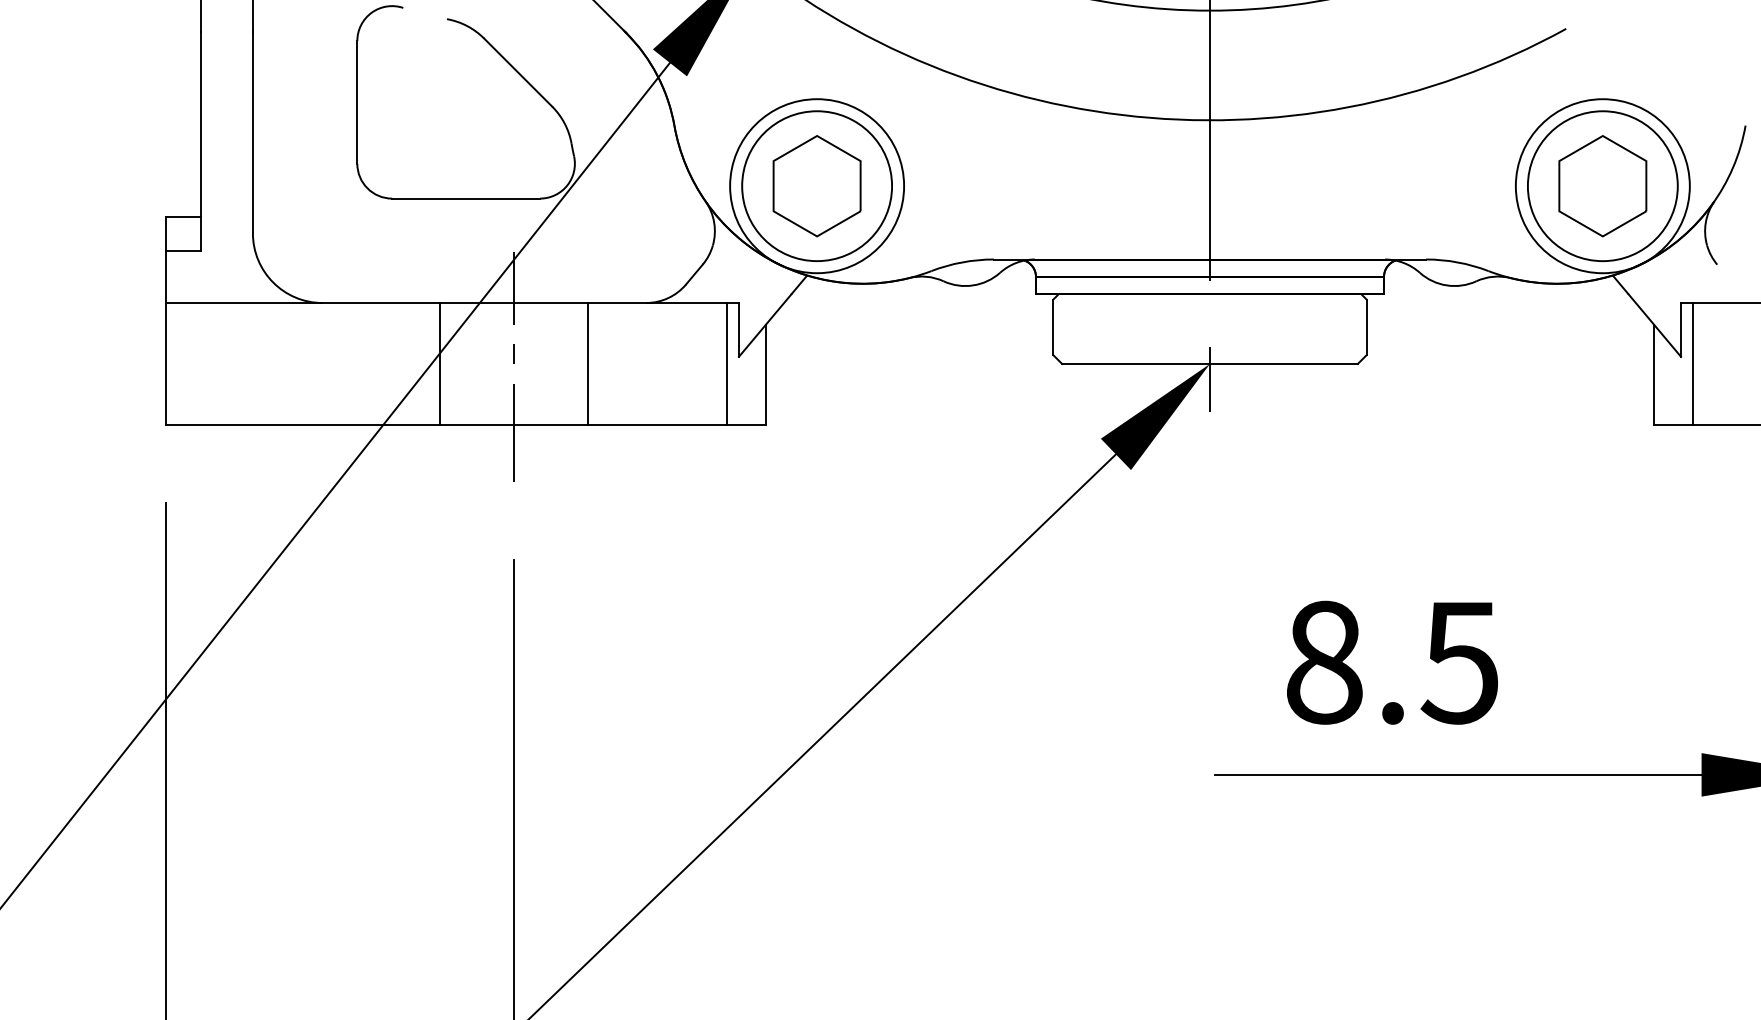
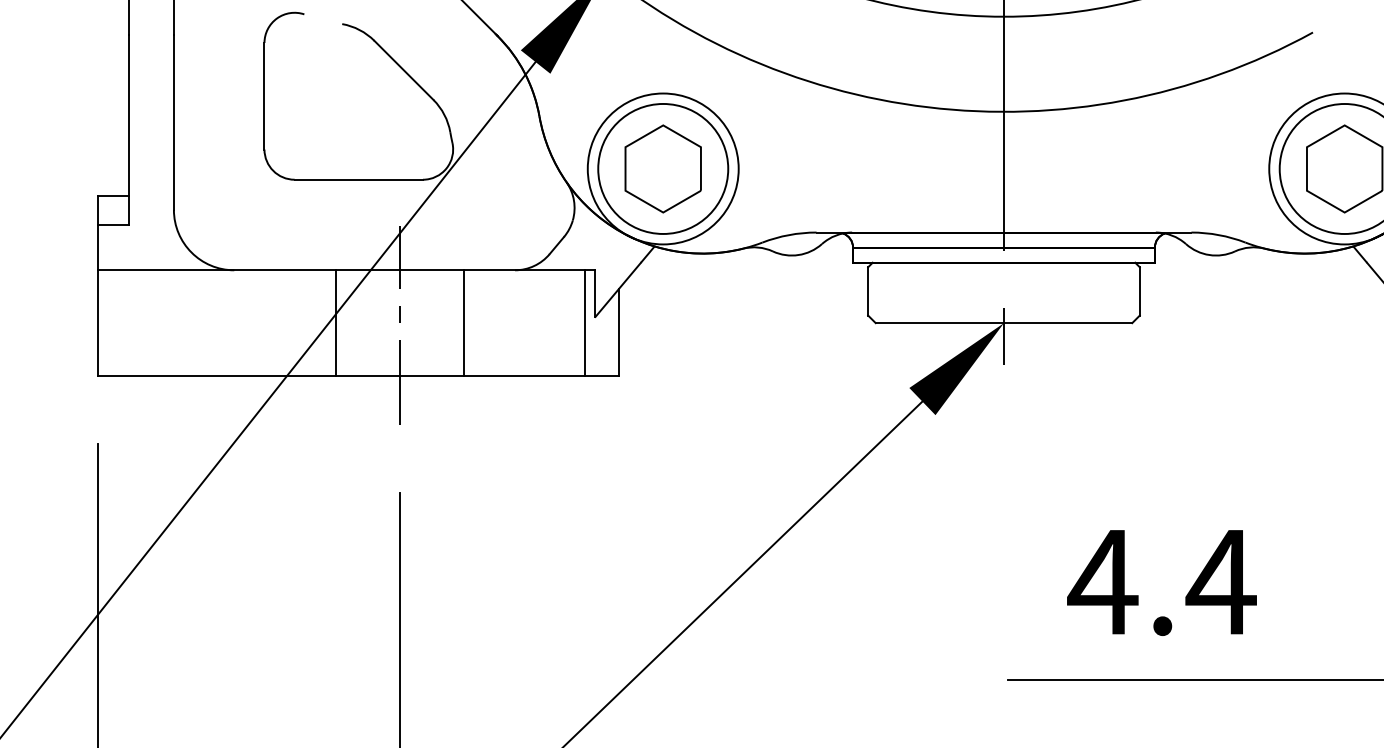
text: (1391, 662) -> (1161, 582), 8.5 -> 4.4

